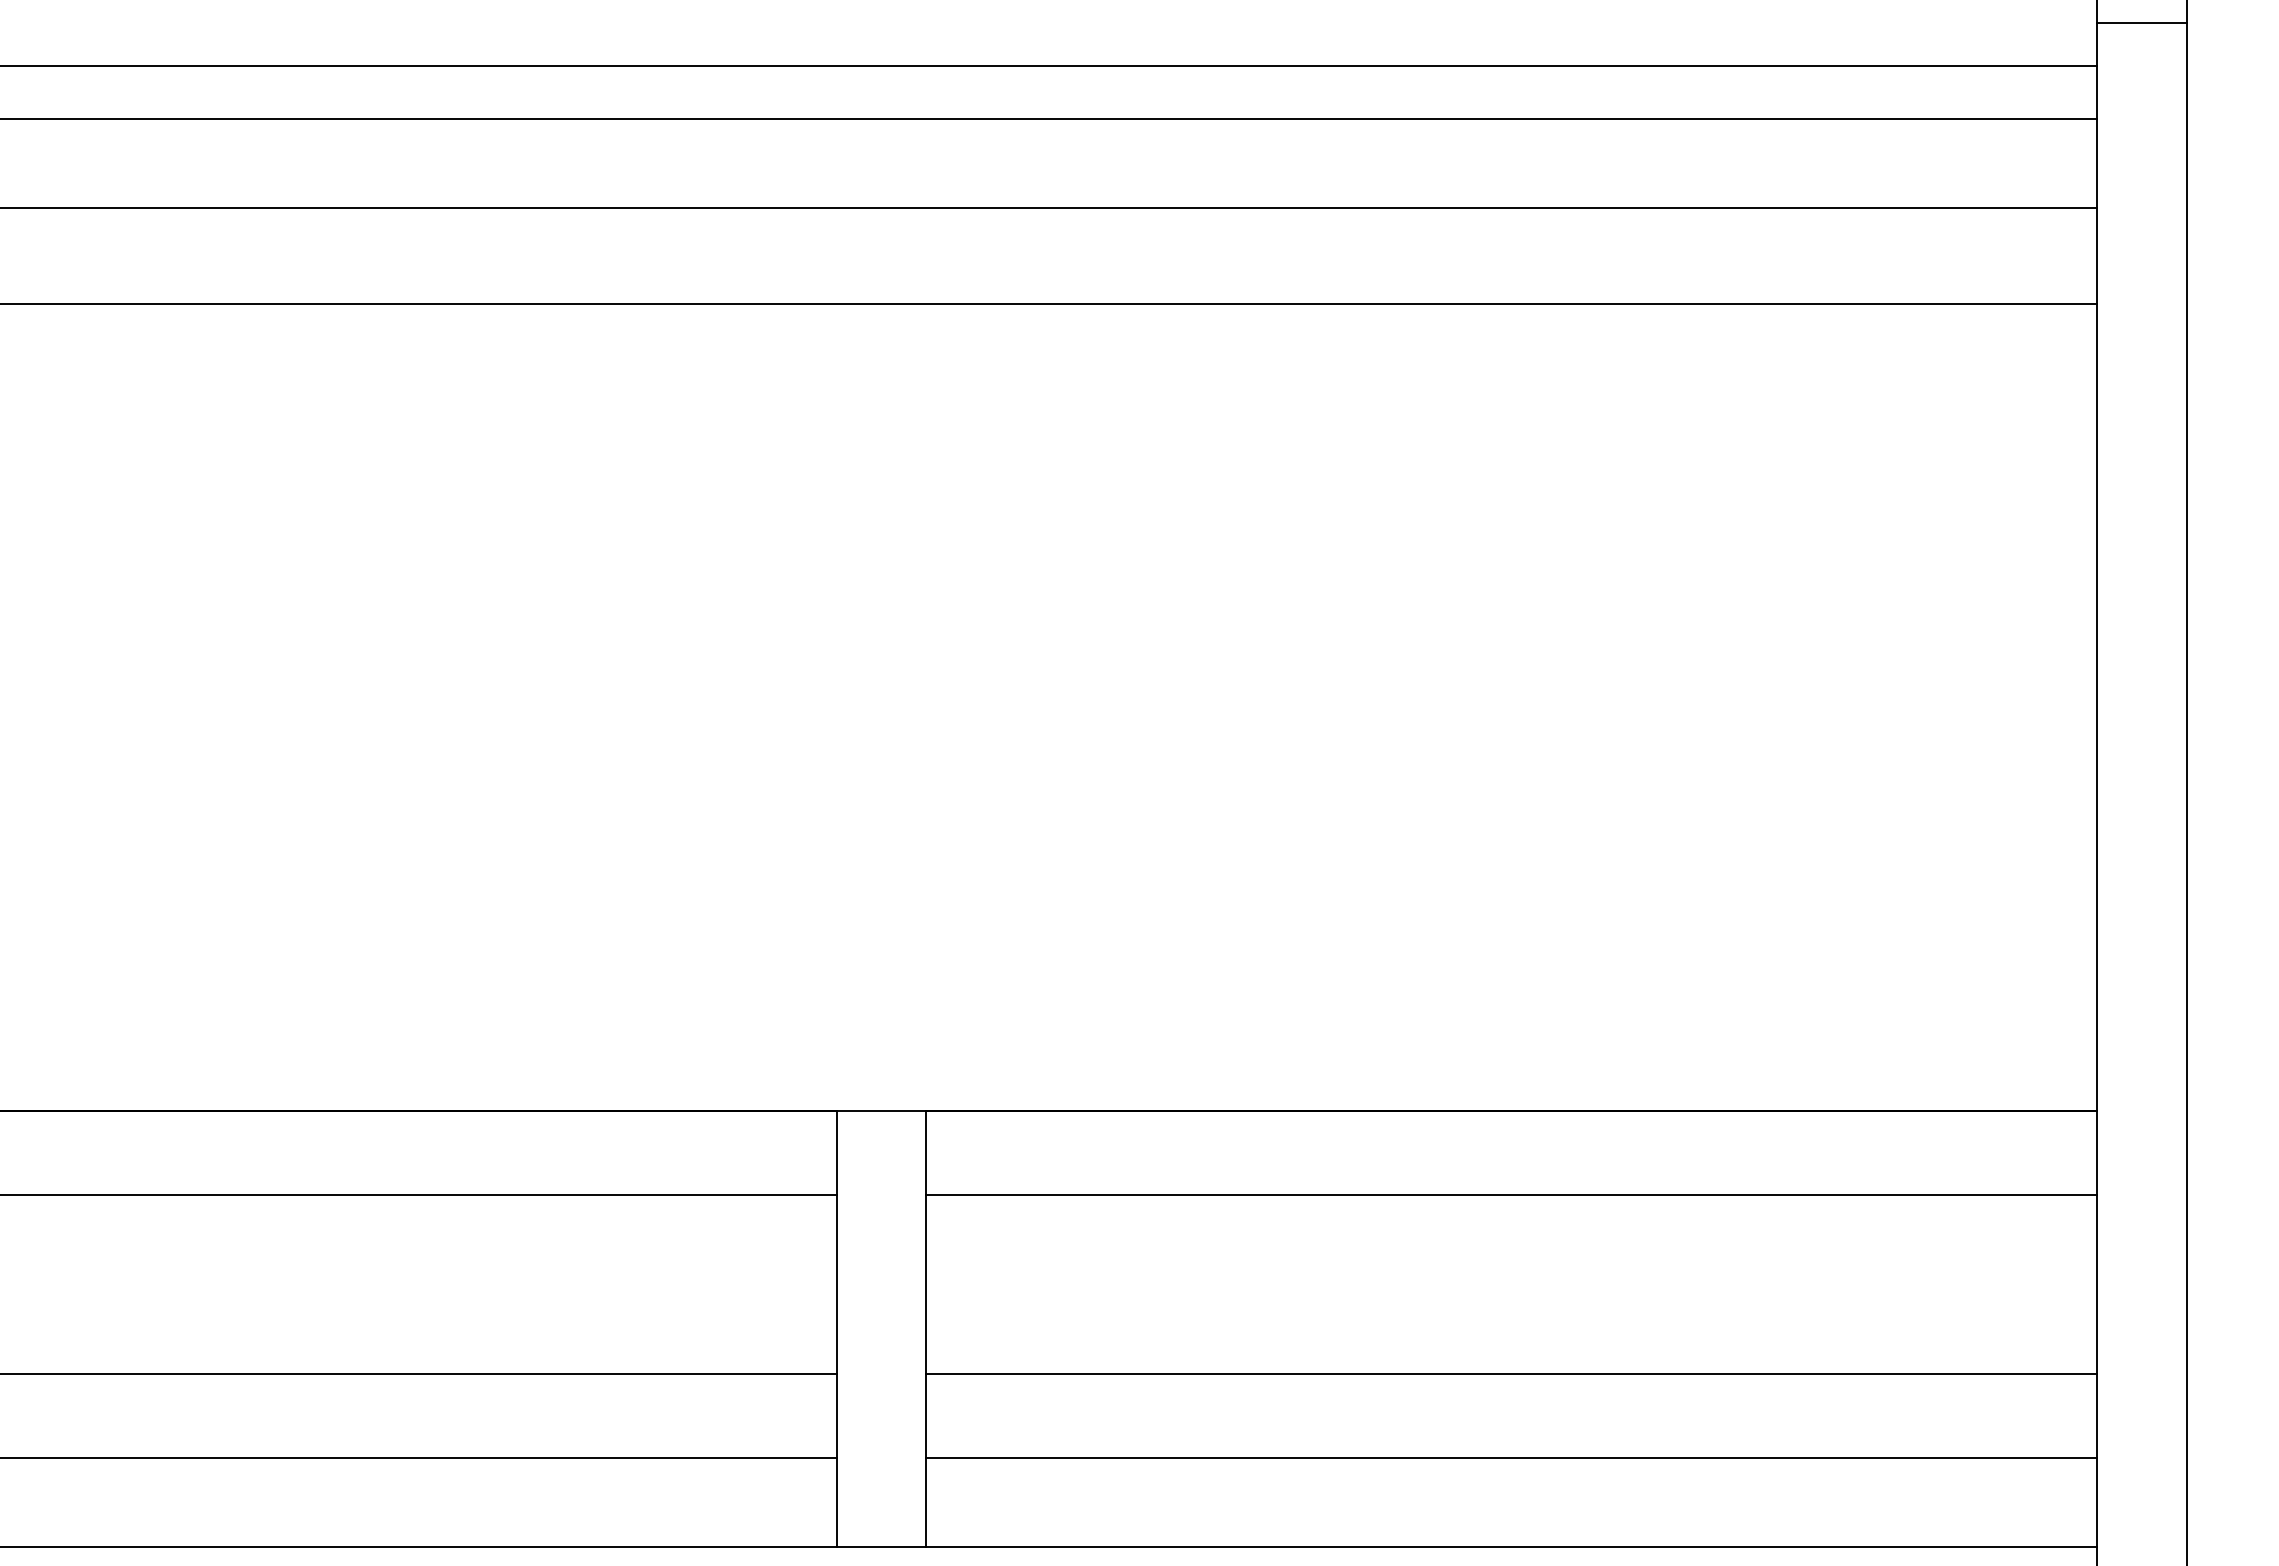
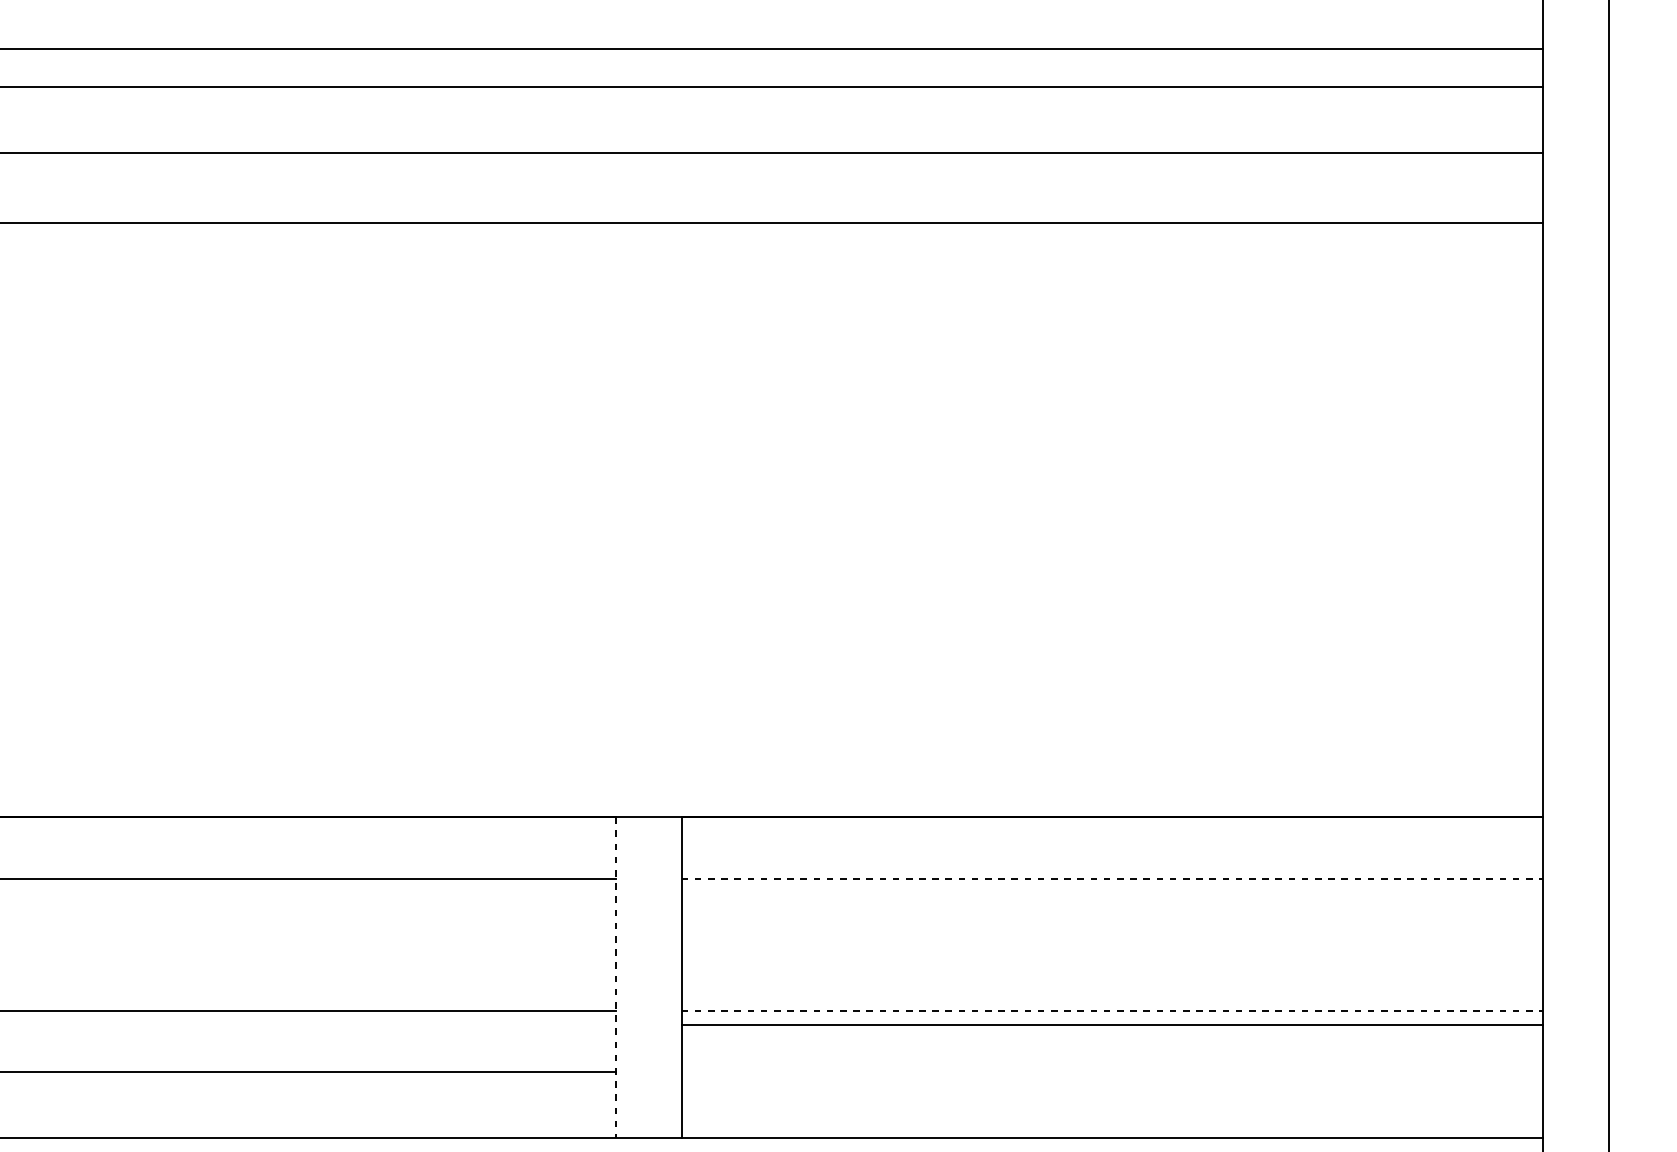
line: (2141, 22) -> (1575, 16), removed
line: (1512, 1194) -> (1112, 878), solid -> dashed
line: (836, 1329) -> (615, 978), solid -> dashed
line: (1512, 1373) -> (1112, 1010), solid -> dashed
line: (1511, 1457) -> (1112, 1024), moved

